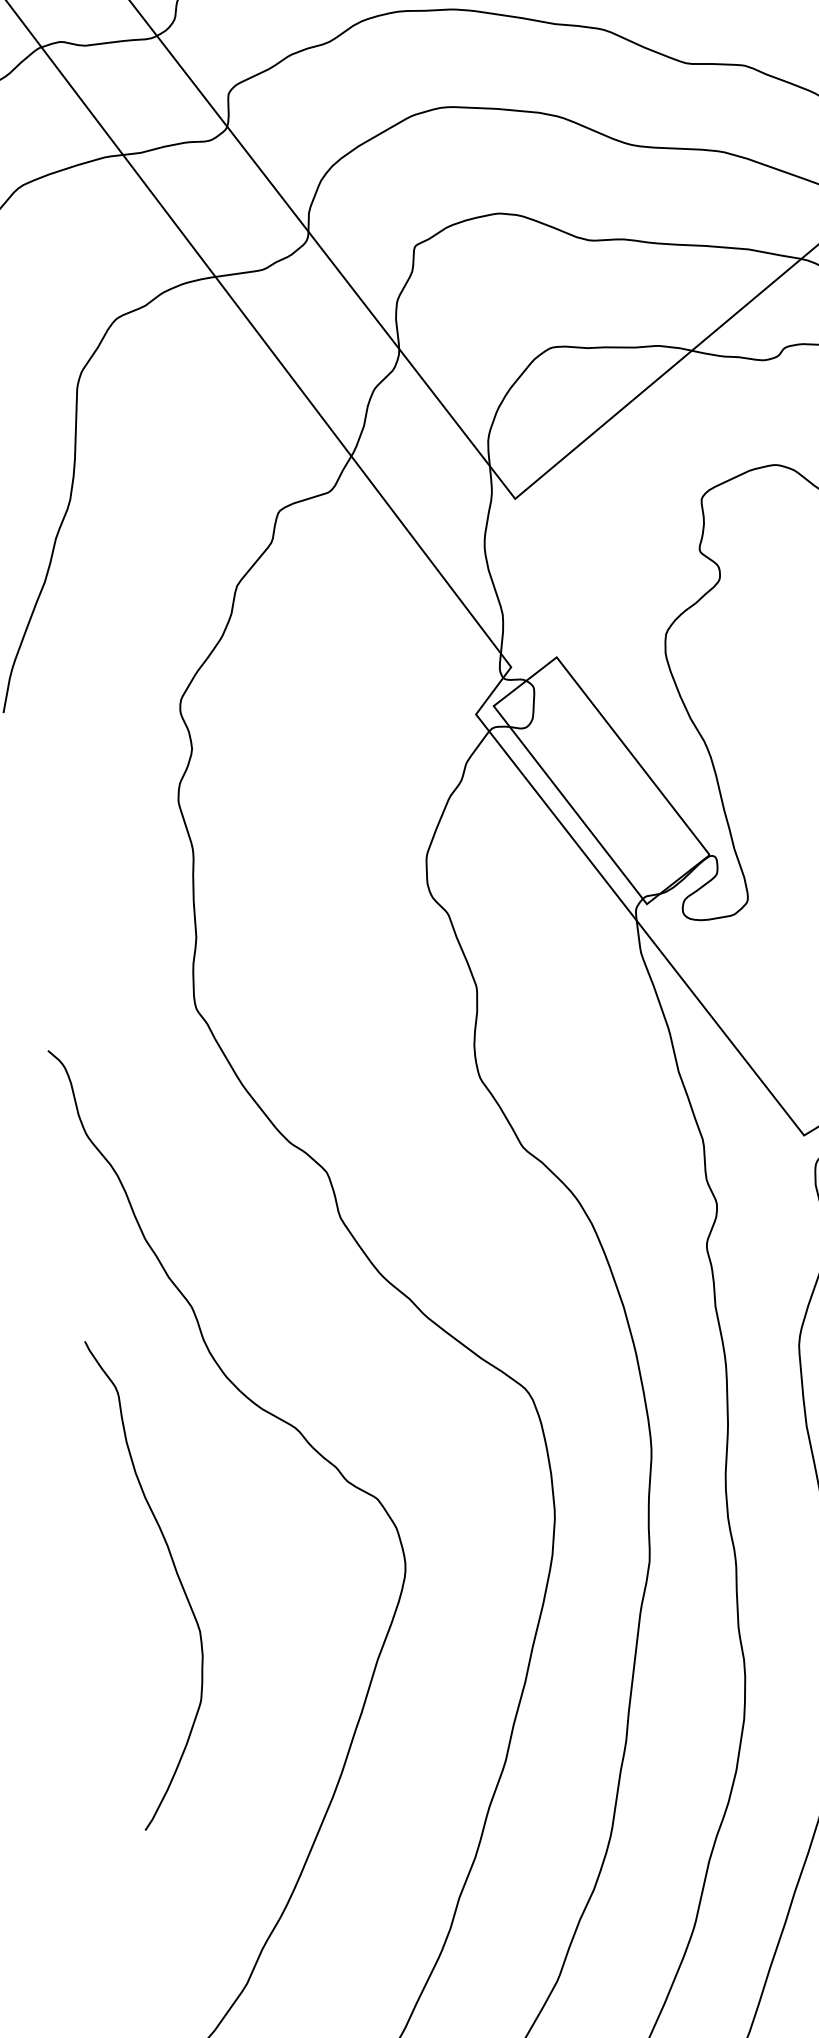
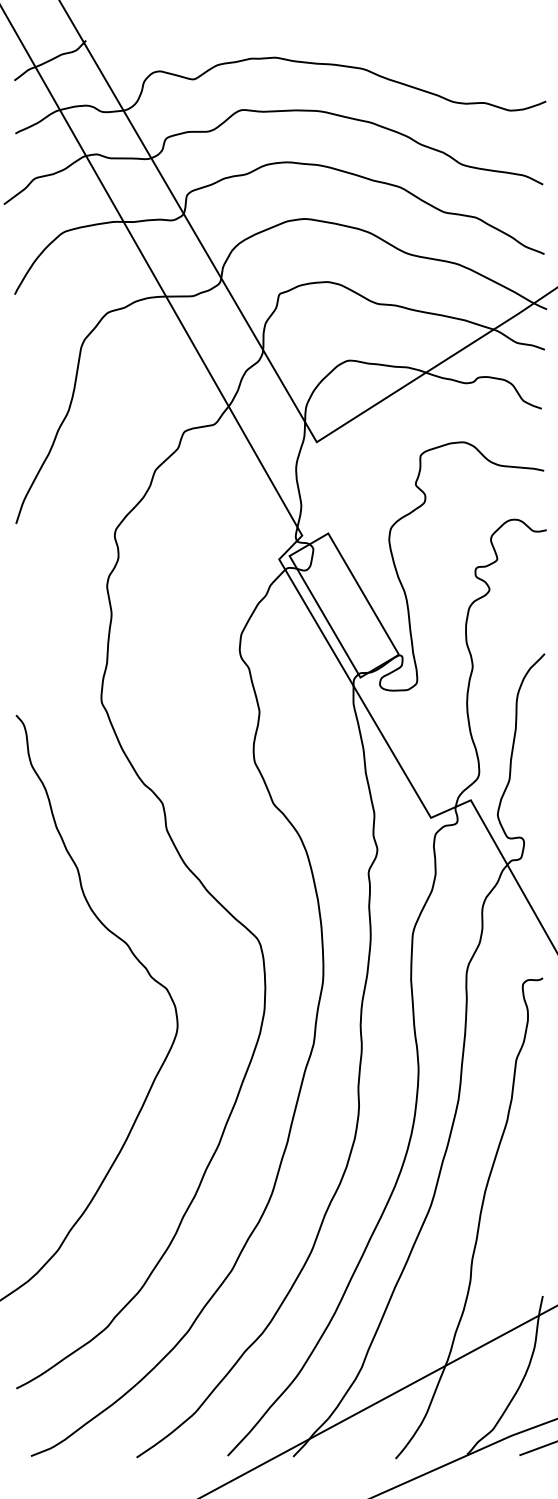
curve: (174, 1573) -> (48, 1015), removed

